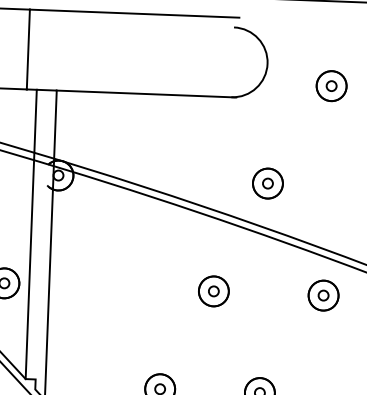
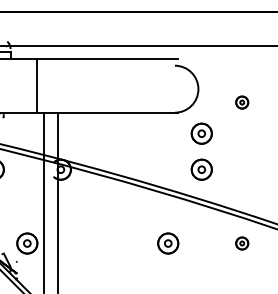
part: (332, 85) -> (242, 102), size x0.6
part: (269, 129) -> (201, 133), added
part: (324, 295) -> (242, 243), size x0.6

